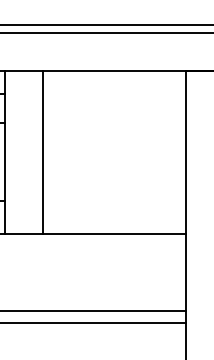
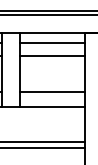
line: (114, 94) -> (52, 43), added
line: (114, 123) -> (52, 56), added
line: (114, 199) -> (52, 91), added

